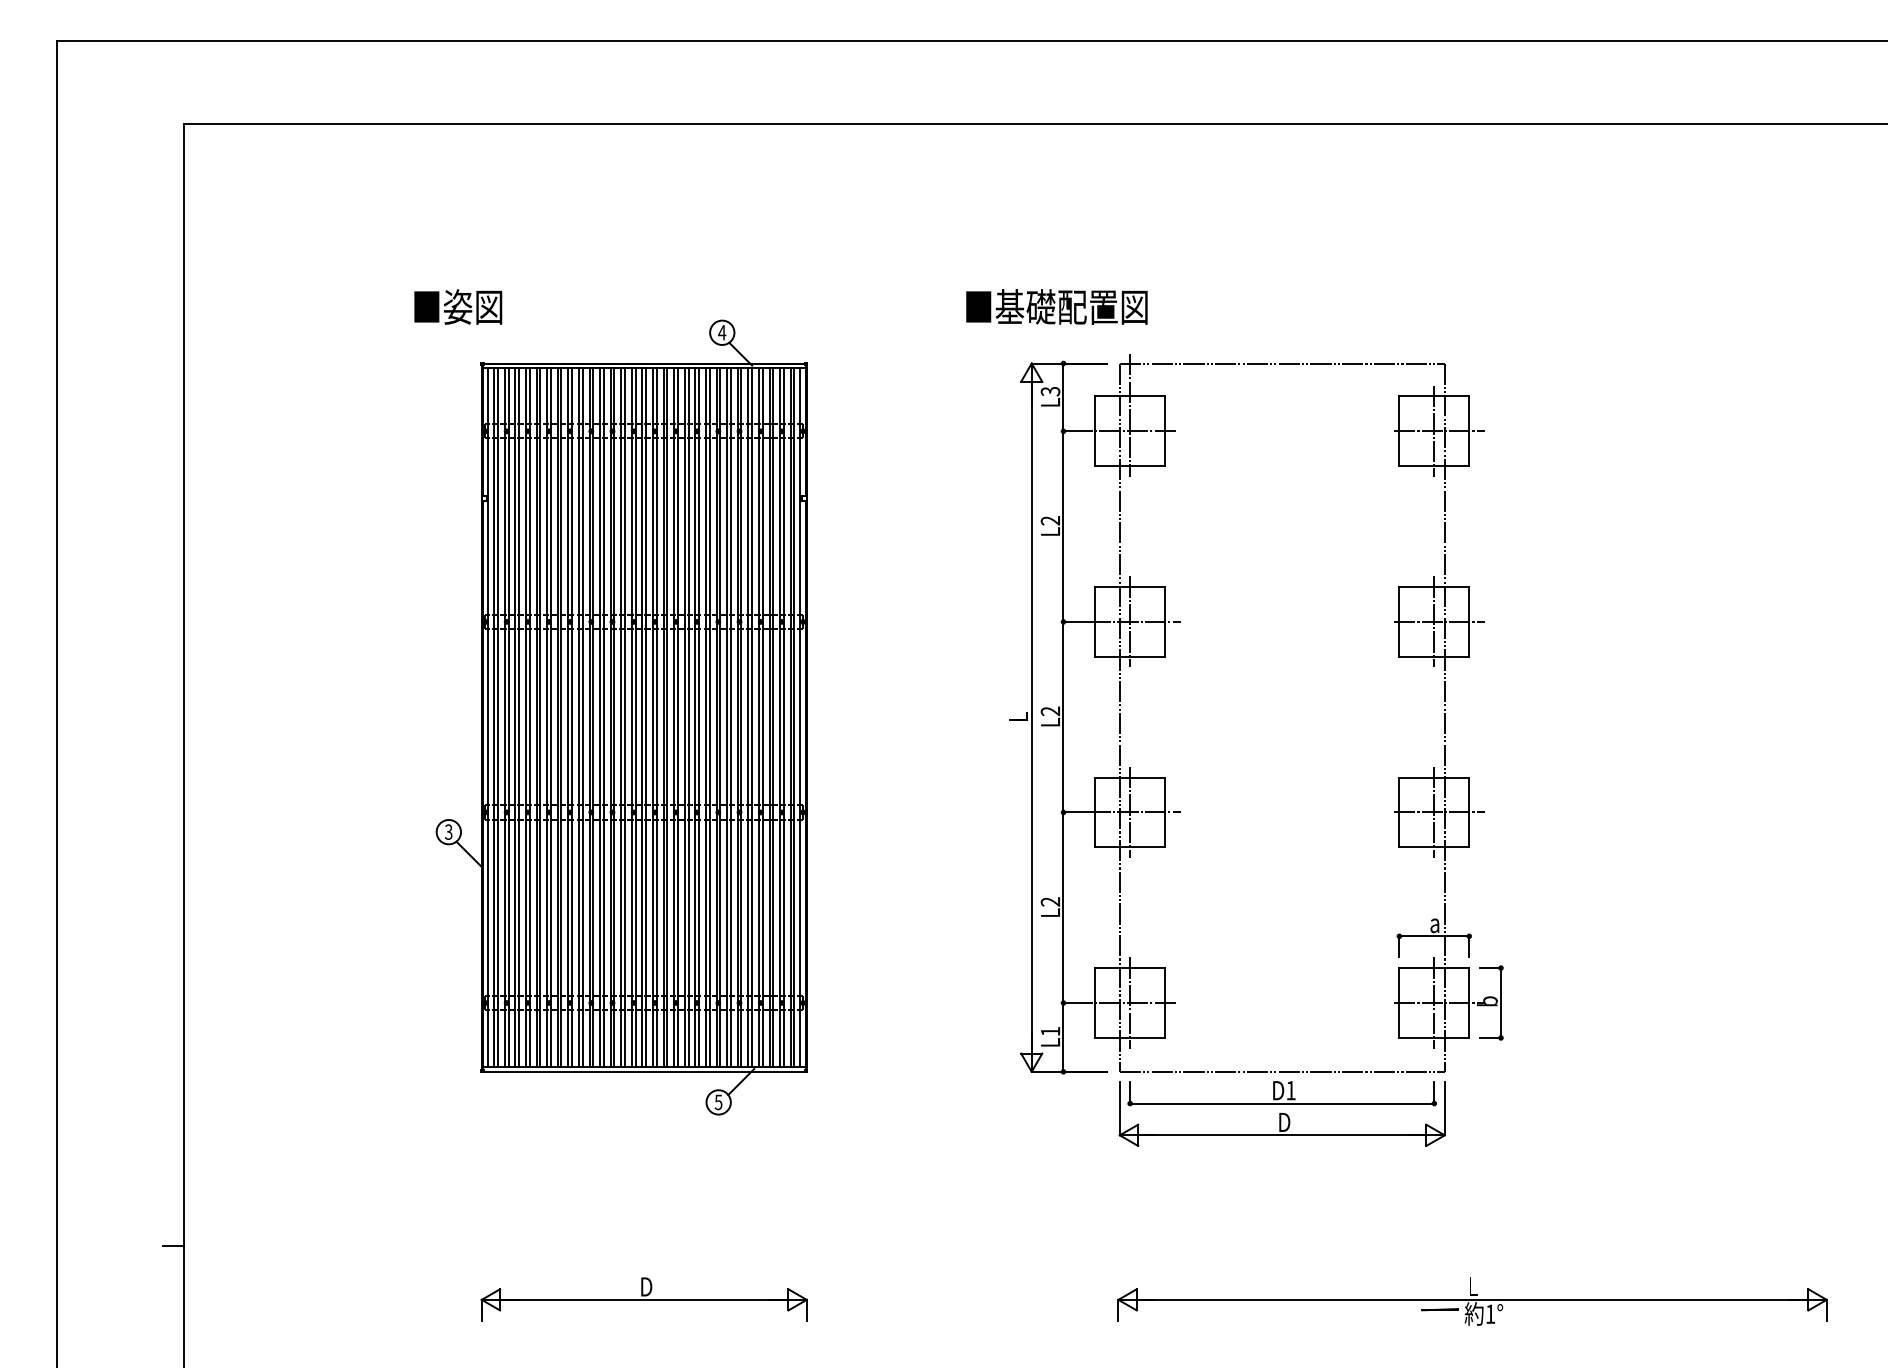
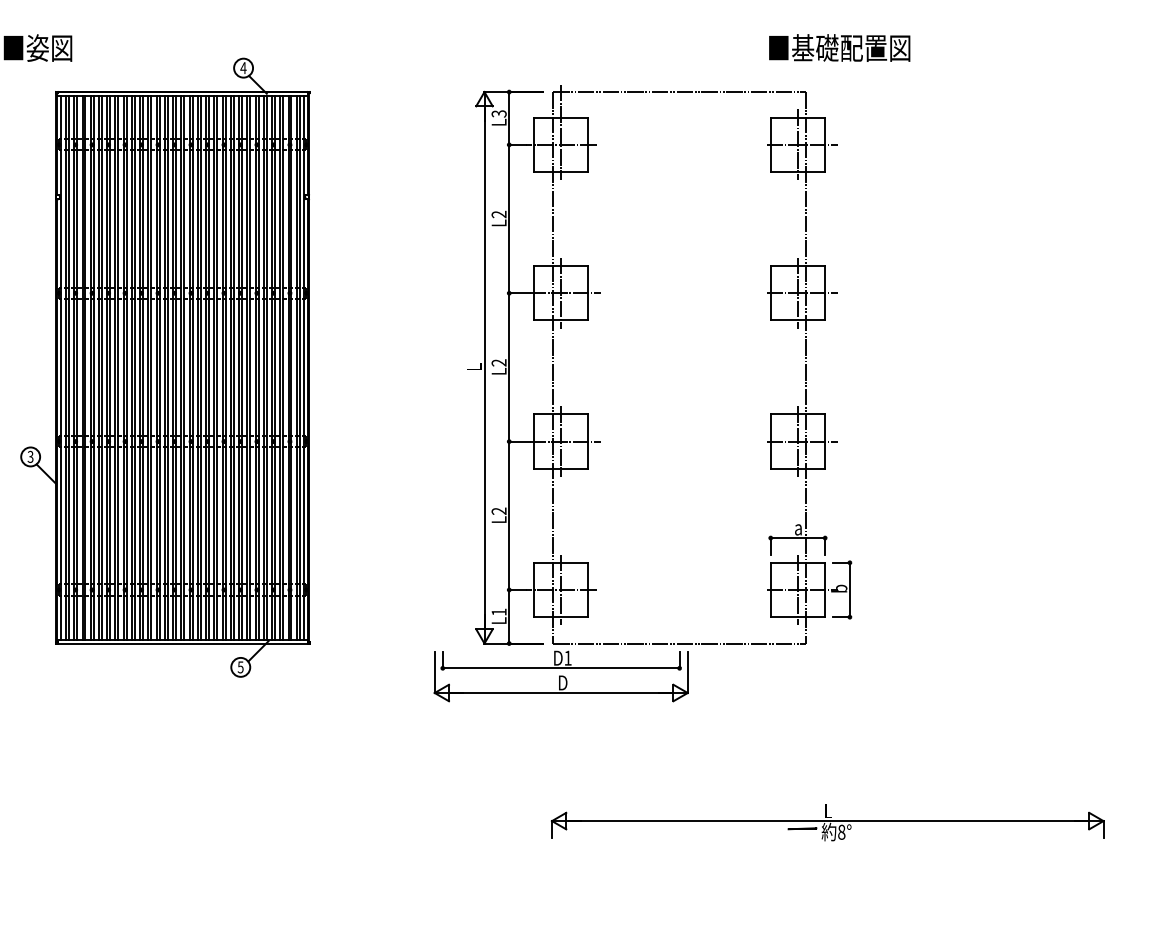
text: (1056, 306) -> (839, 47), moved
part: (1281, 1113) -> (560, 676), moved
part: (643, 1299) -> (182, 820), removed
text: (1490, 1314) -> (841, 832), 1° -> 8°

